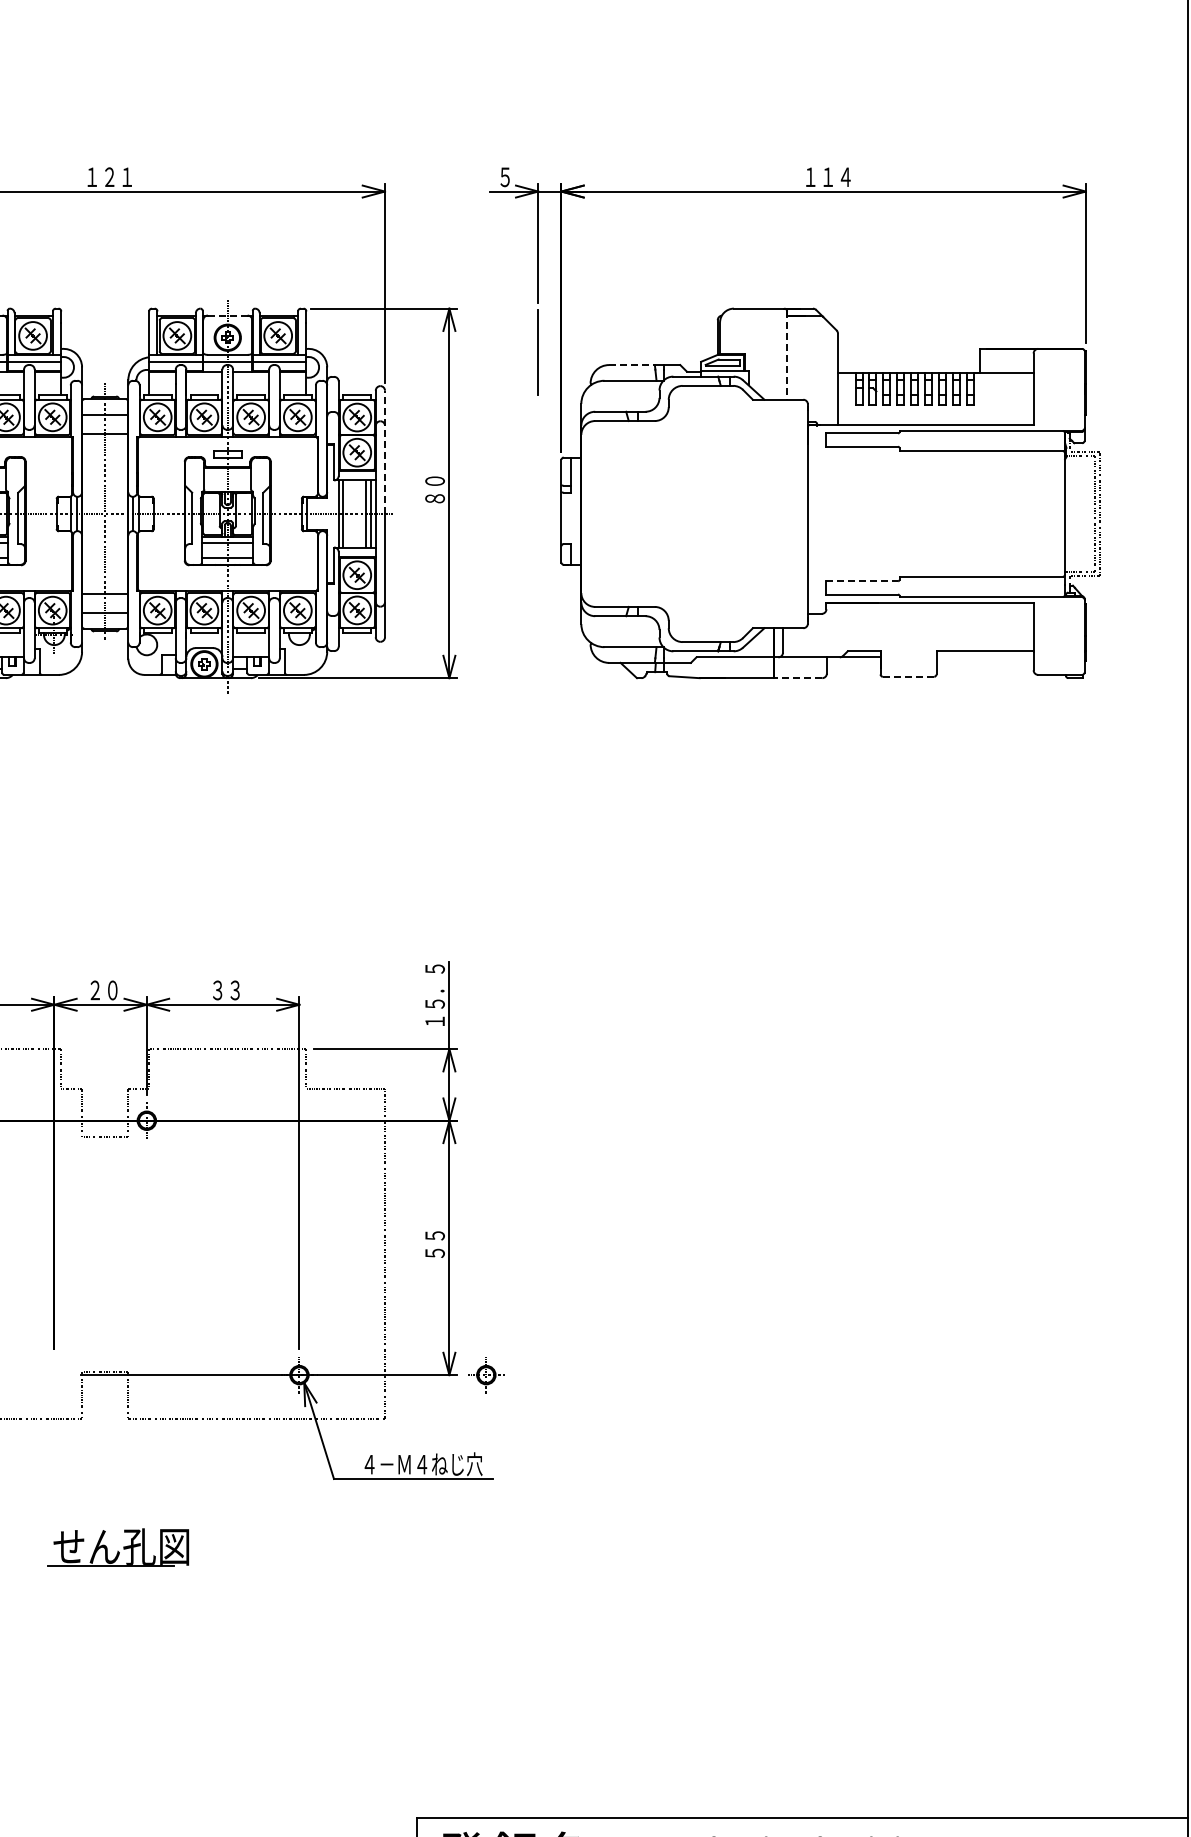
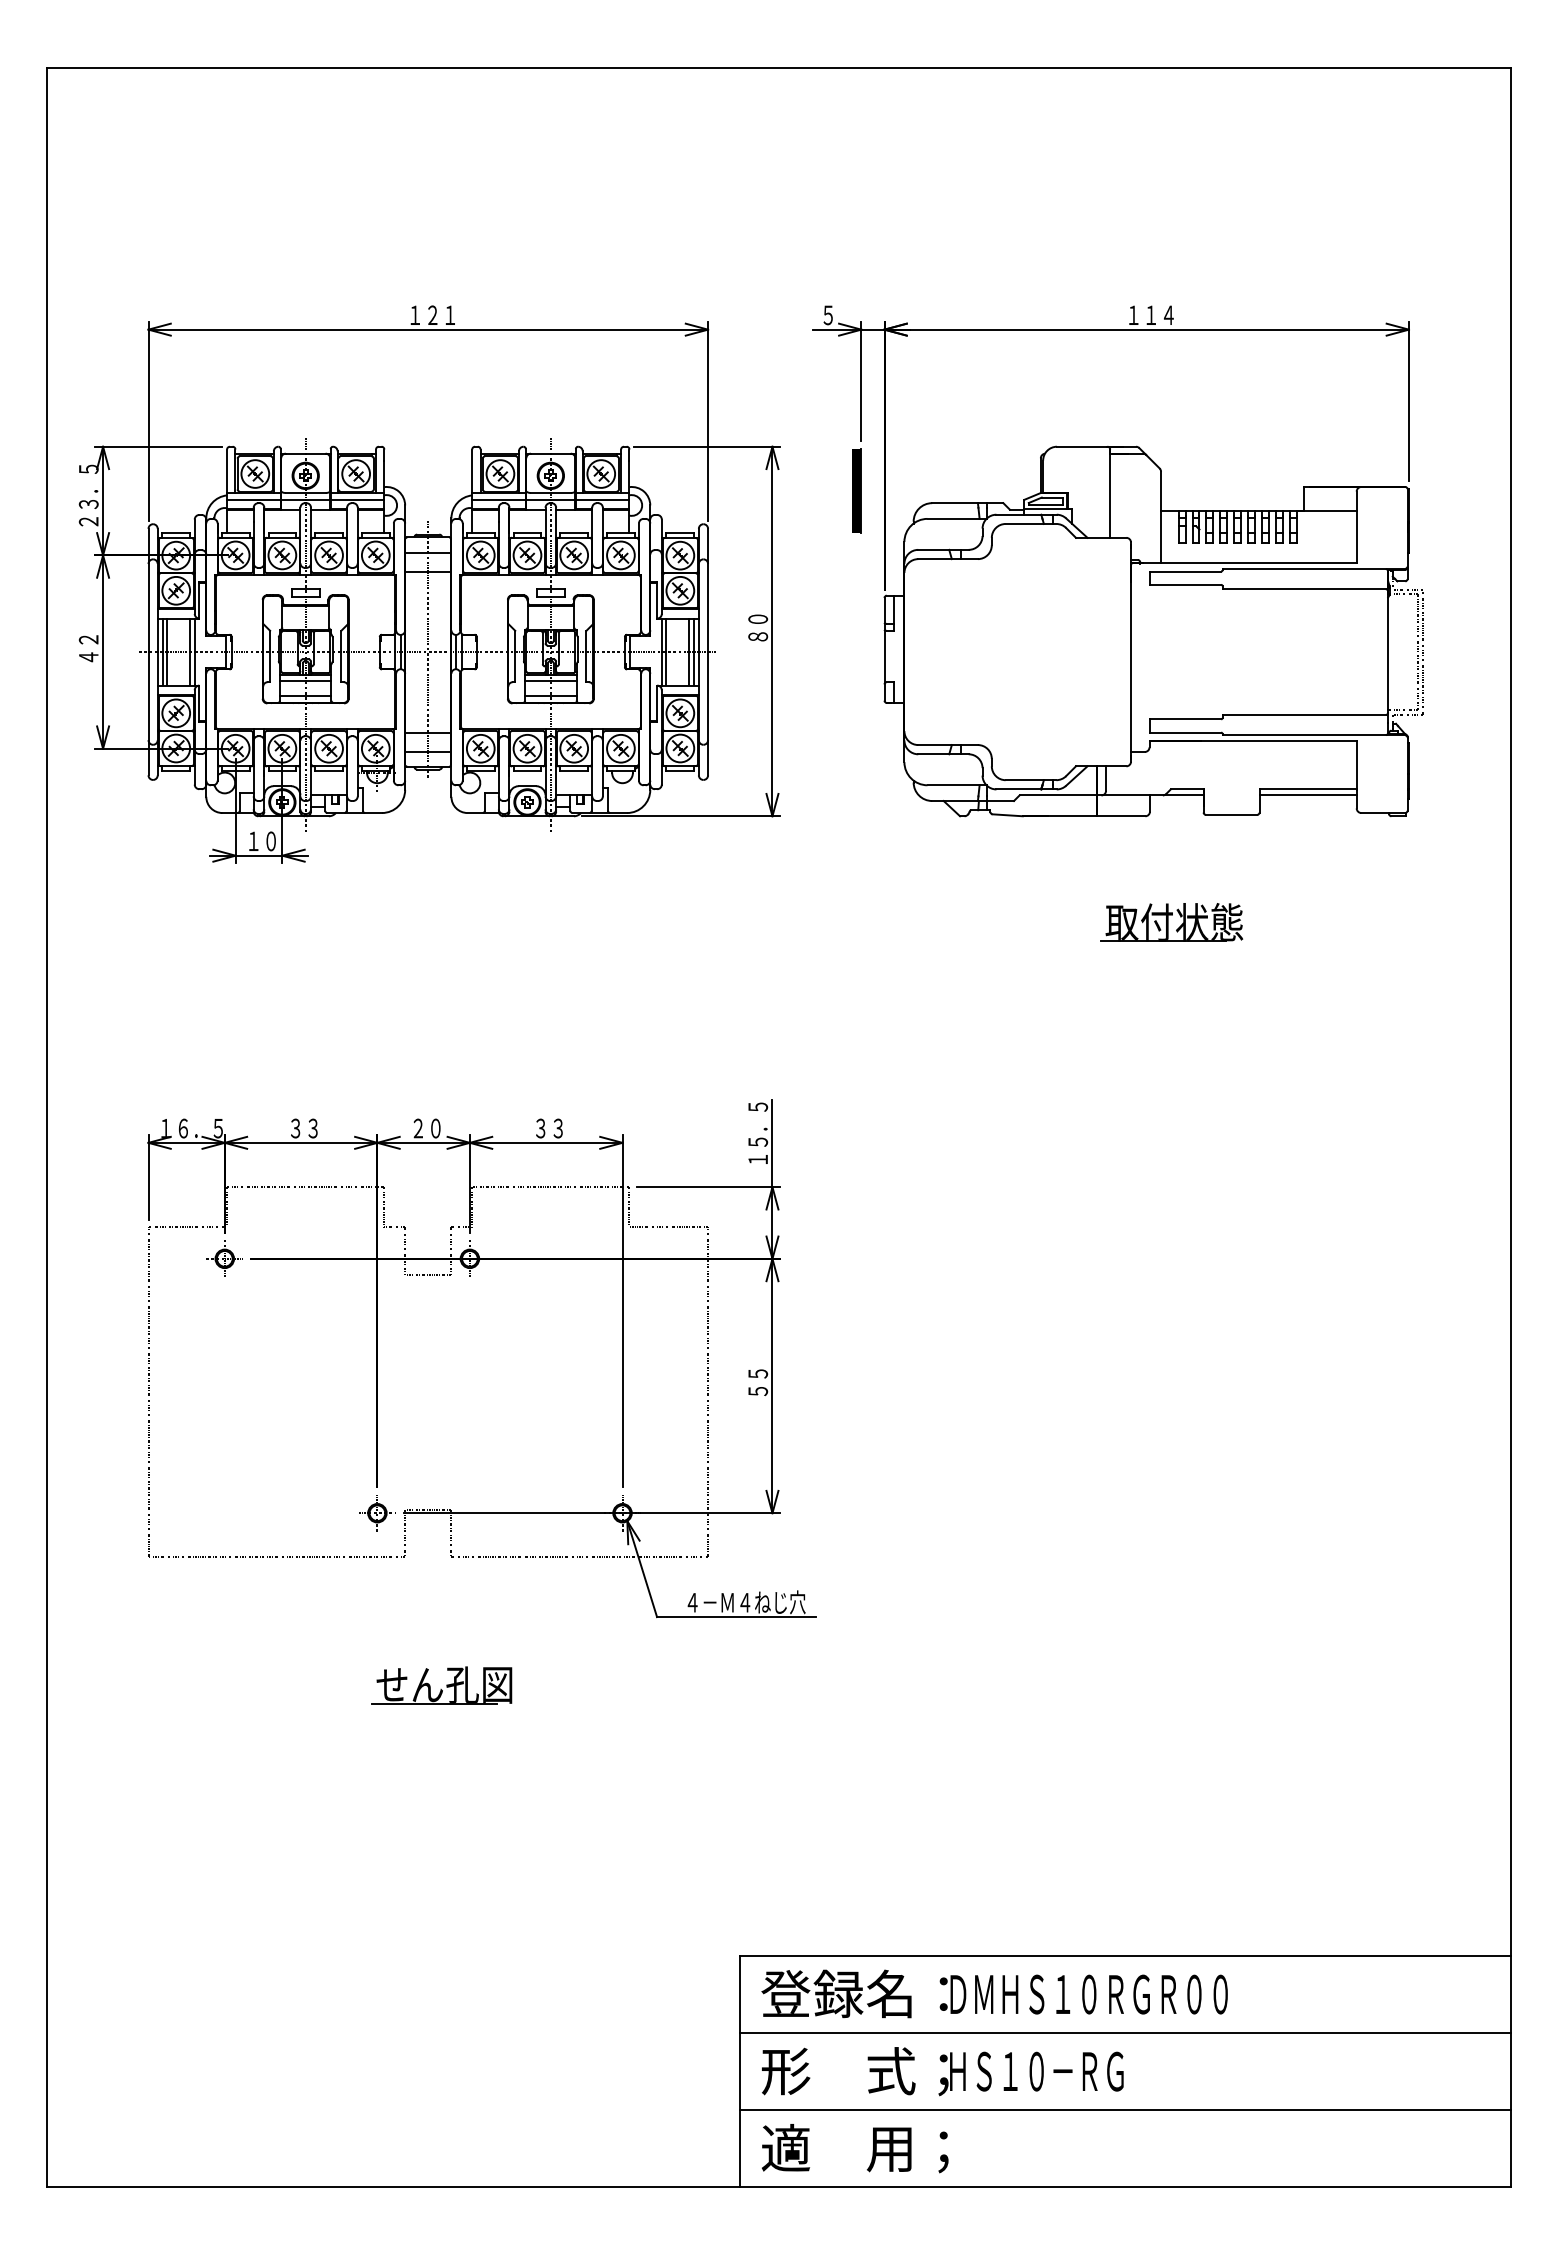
line: (227, 315) -> (550, 453), dashed -> solid
fill: (533, 352) -> (856, 490), added
line: (787, 356) -> (1110, 494), dashed -> solid
line: (632, 365) -> (955, 503), dashed -> solid
line: (385, 452) -> (708, 590), dashed -> solid
line: (862, 581) -> (1185, 719), dashed -> solid
line: (984, 657) -> (1307, 795), added
line: (908, 676) -> (1231, 814), dashed -> solid
line: (797, 678) -> (1120, 816), dashed -> solid
part: (848, 784) -> (1171, 922), added
part: (486, 1375) -> (377, 1513), moved

